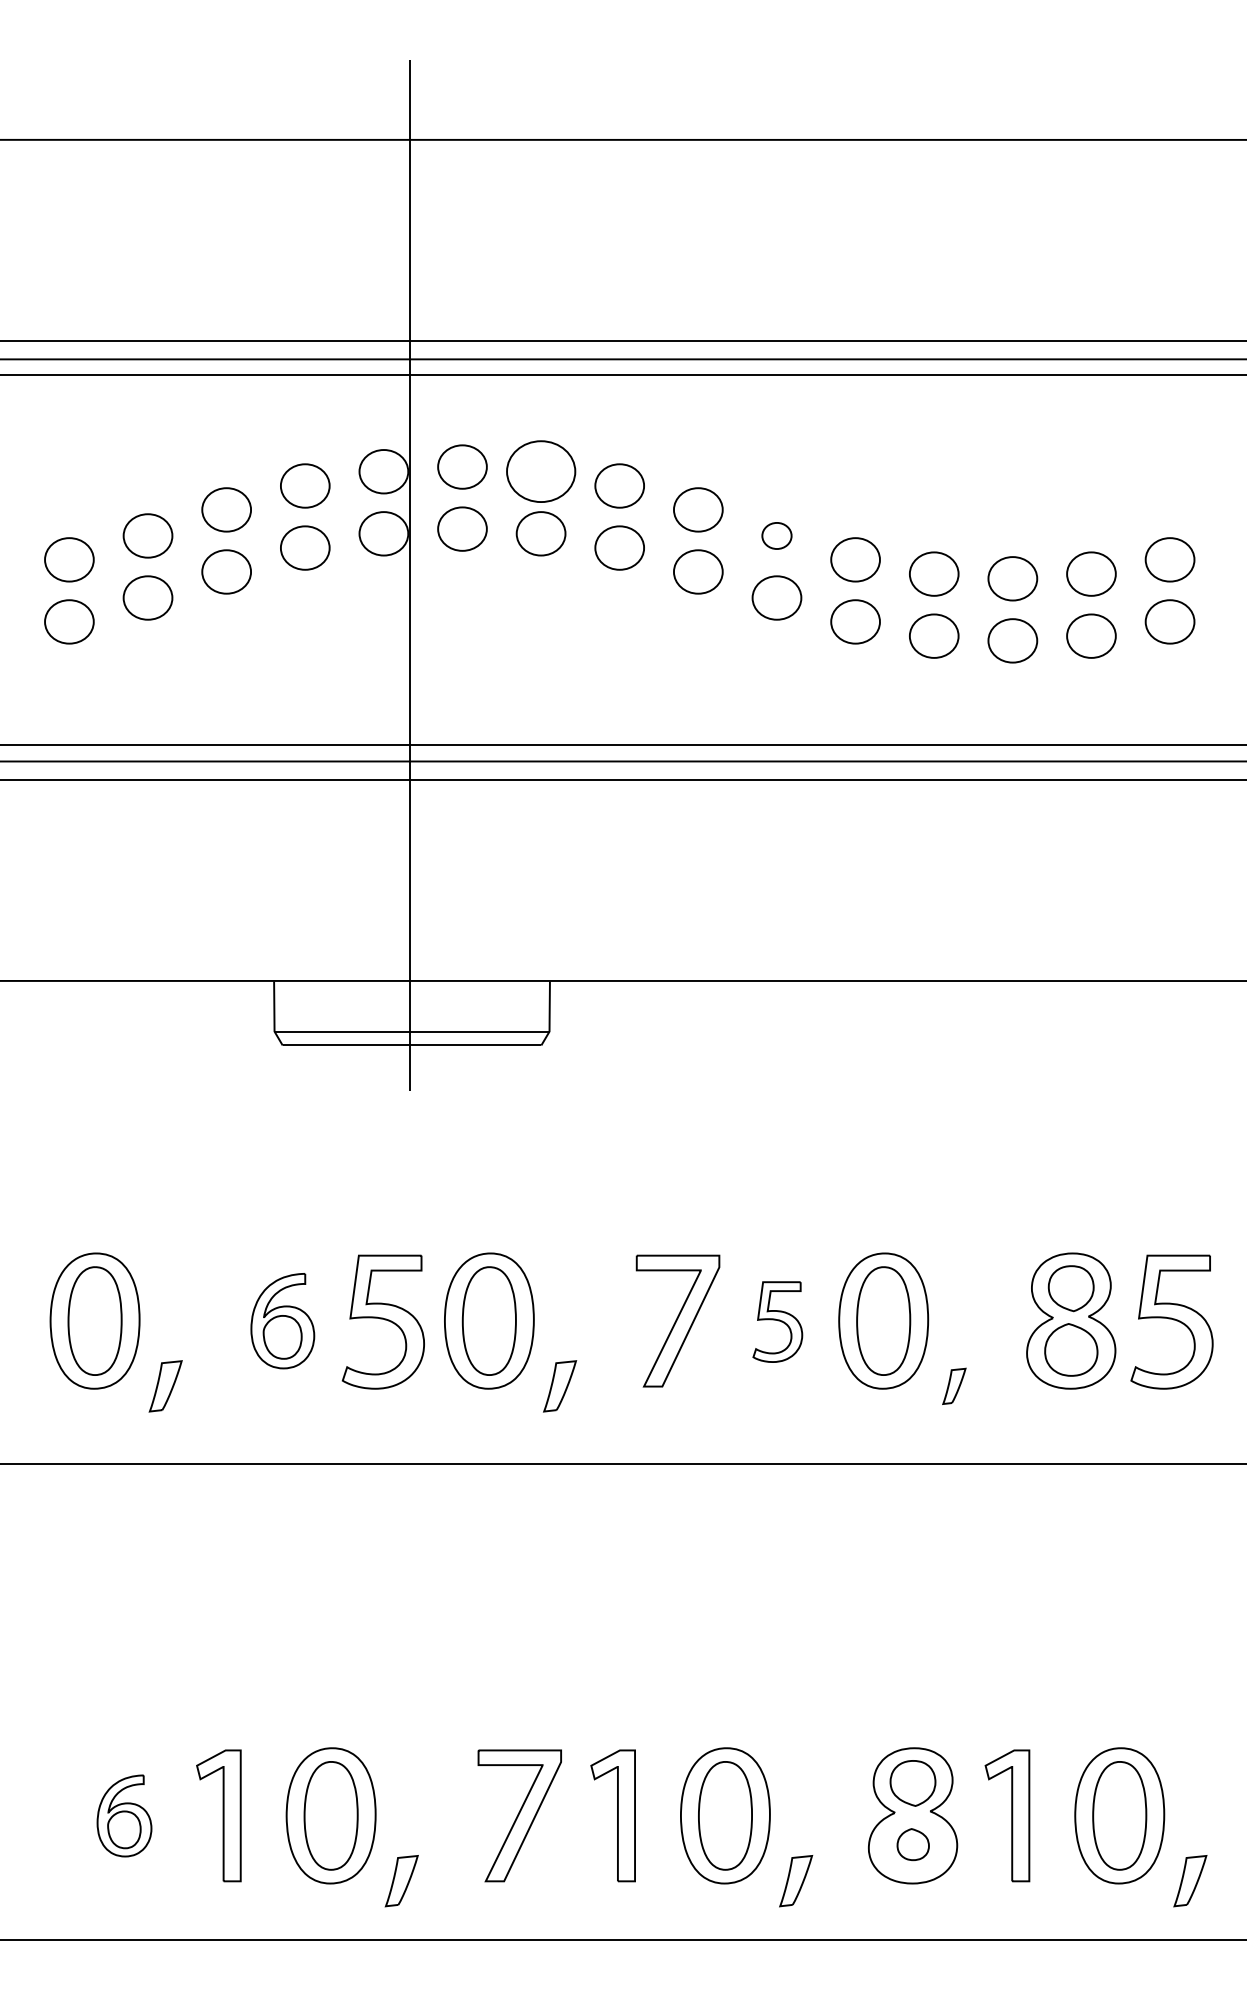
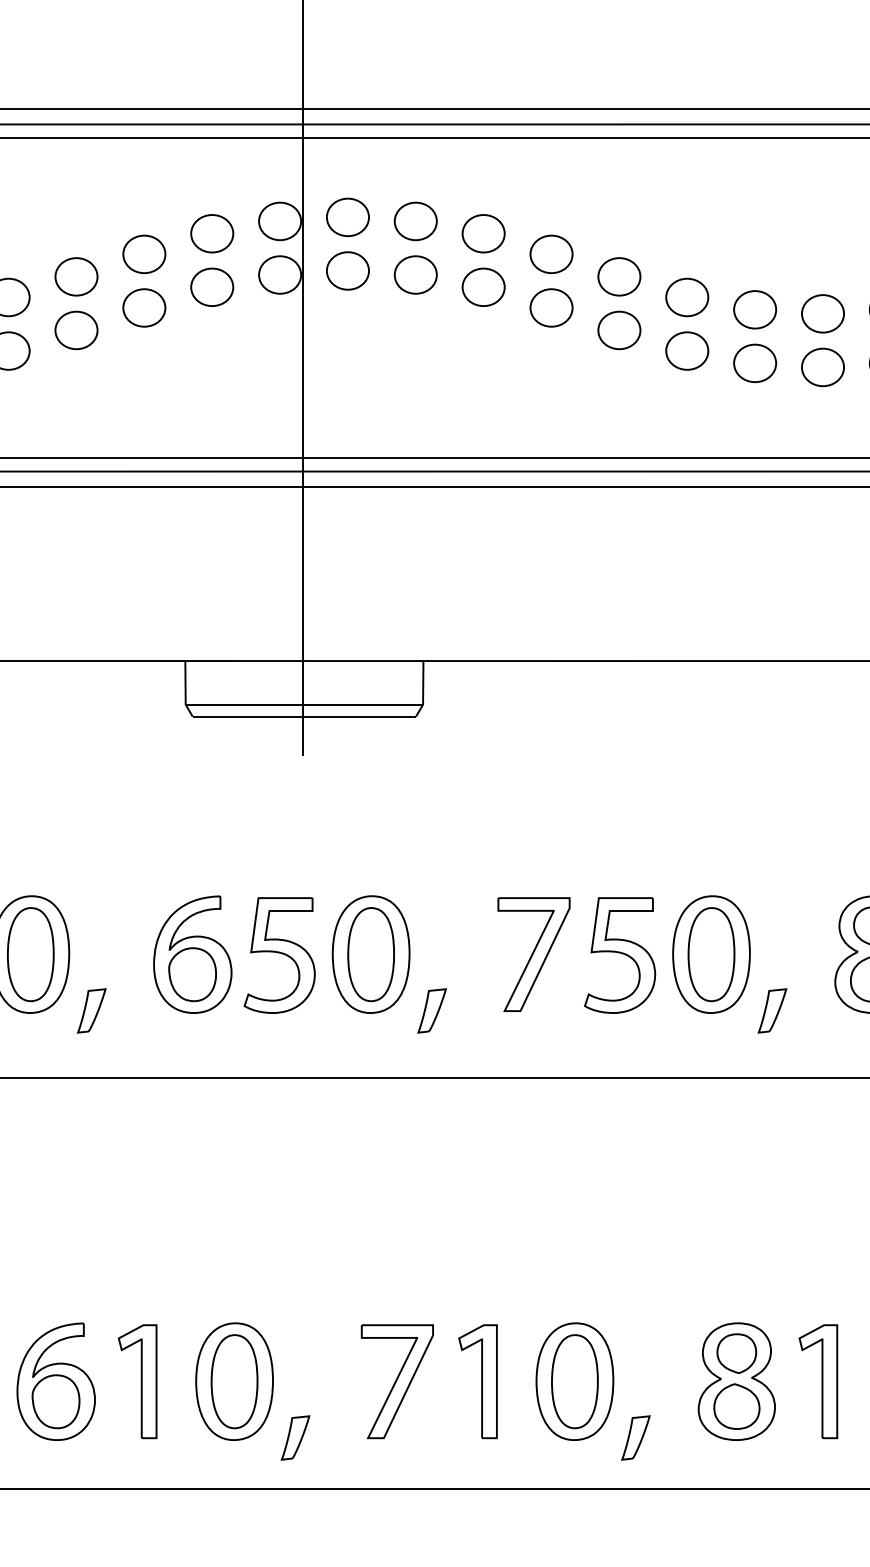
part: (540, 471) -> (415, 221), size x0.71
part: (776, 535) -> (618, 276), size x1.67
part: (282, 1320) -> (192, 954), size x1.43
part: (777, 1321) -> (619, 954), size x1.67
part: (954, 1386) -> (772, 1011), size x1.43
part: (124, 1815) -> (56, 1381), size x1.67
part: (913, 1844) -> (737, 1406), size x1.67

